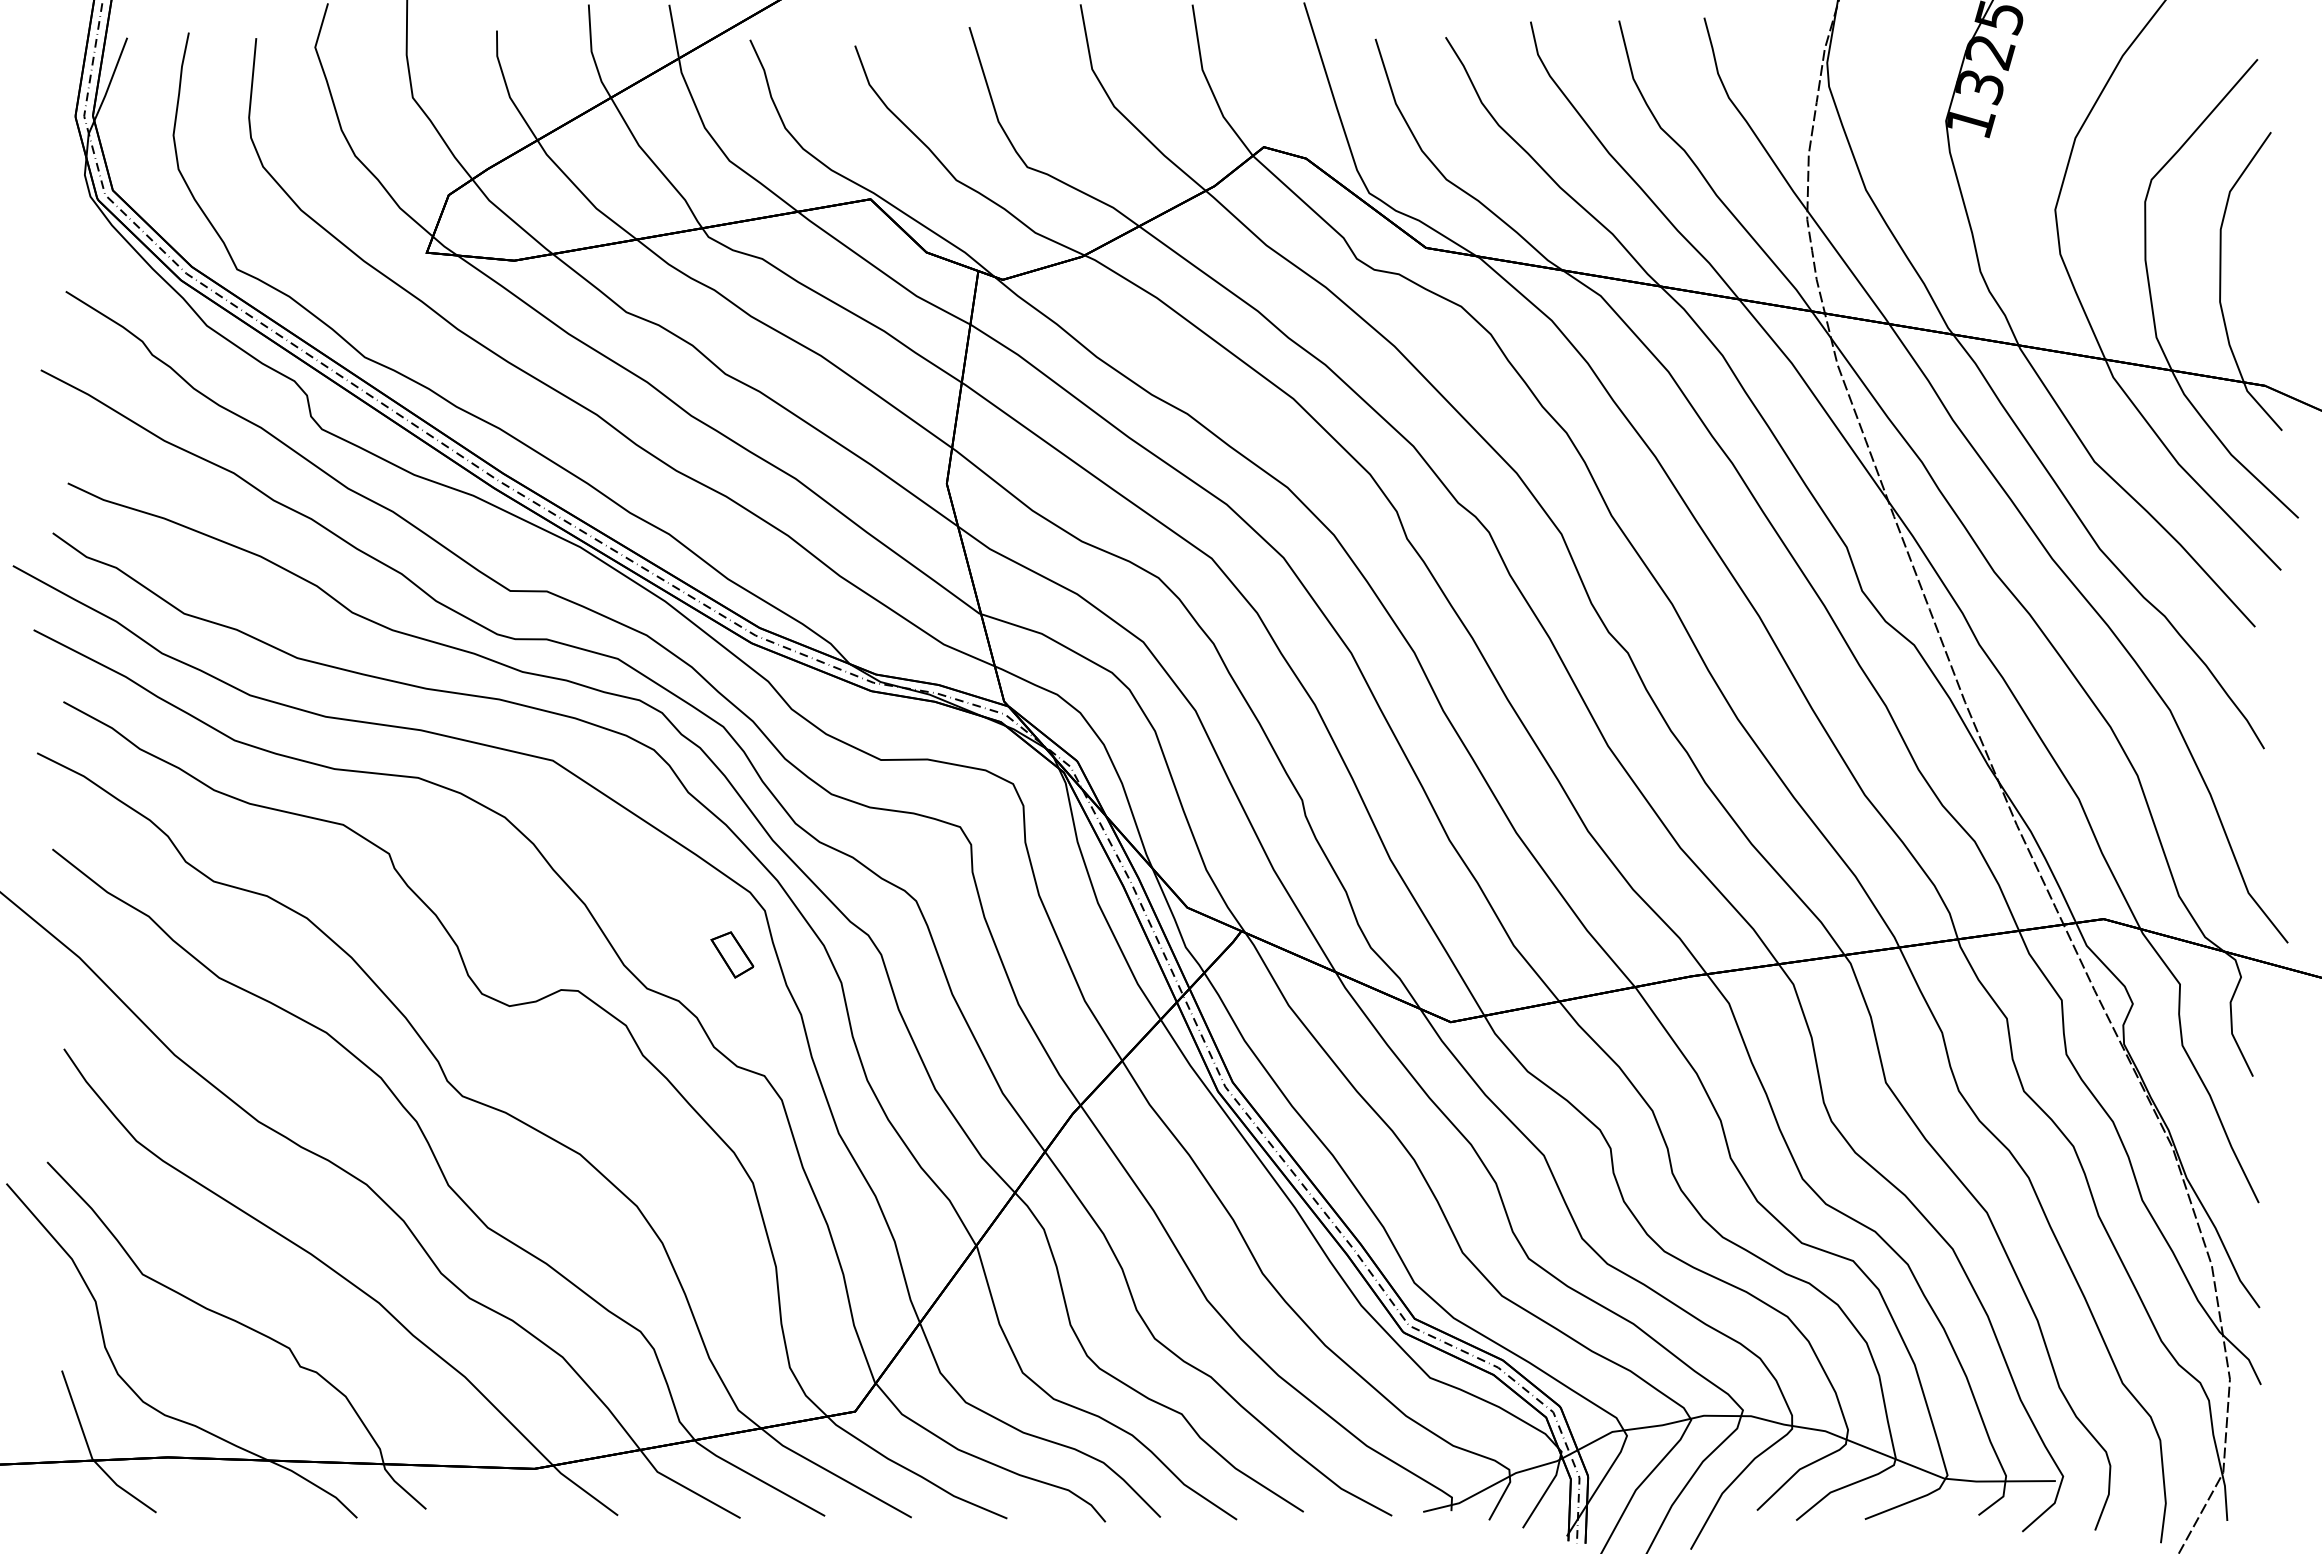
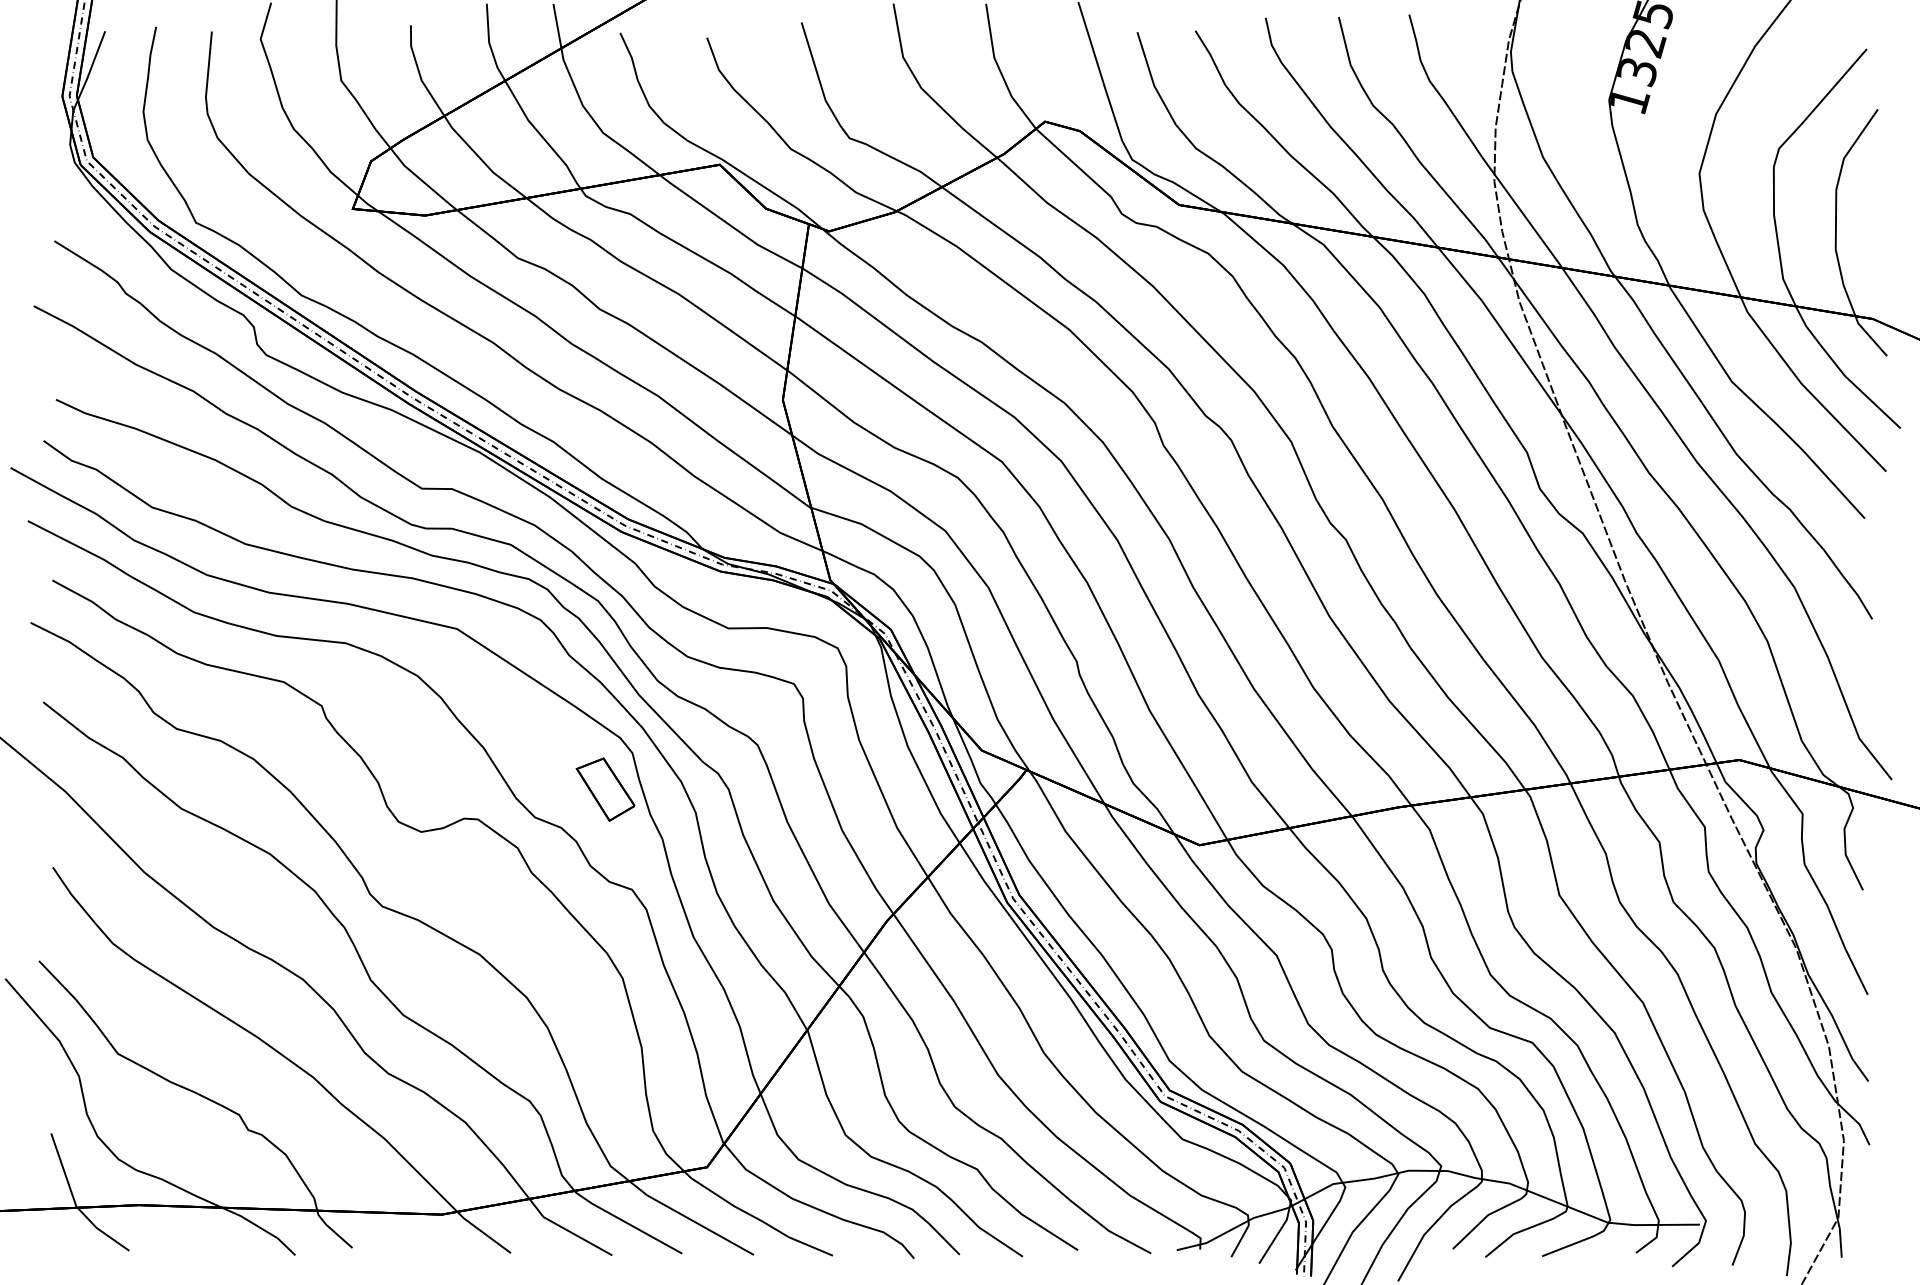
part: (732, 954) -> (605, 789), size x1.67

